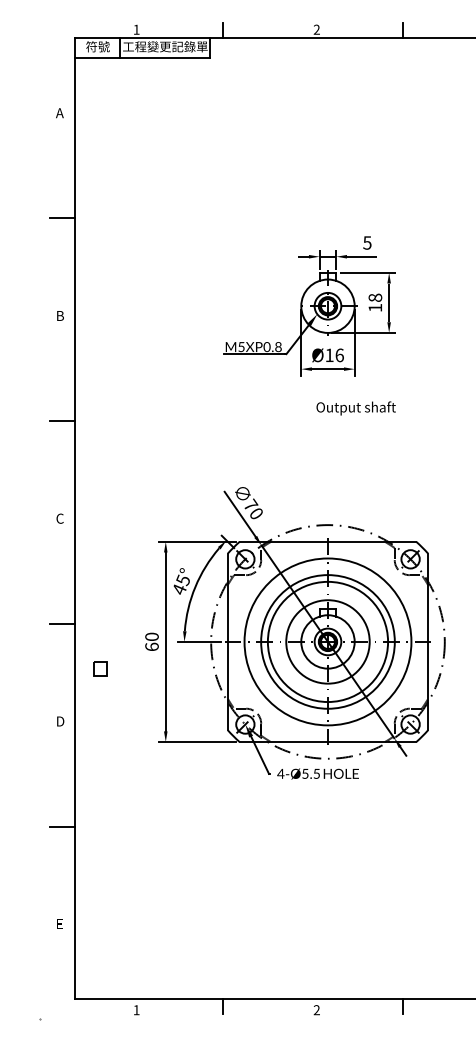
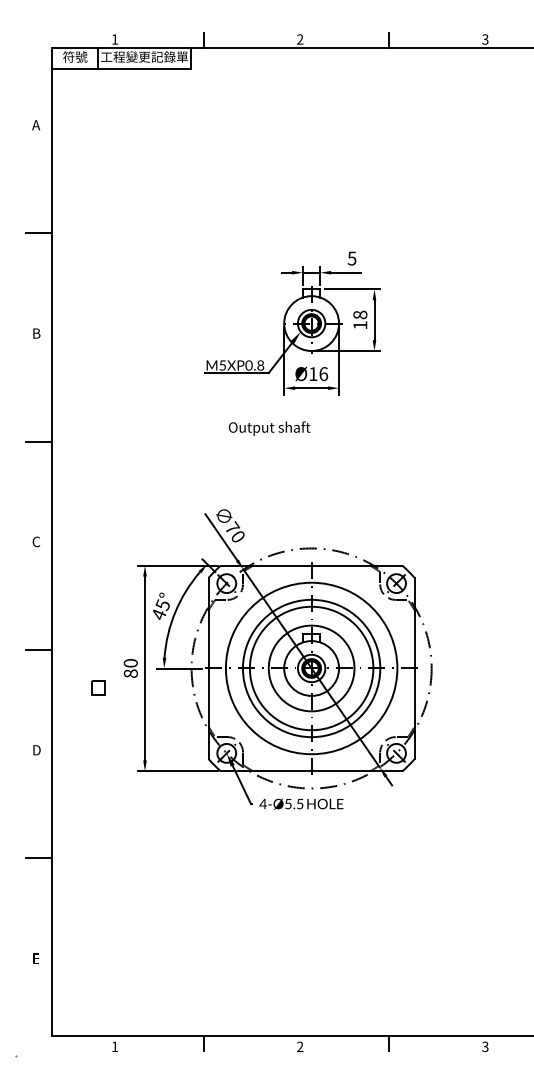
text: (356, 408) -> (269, 428), moved
text: (151, 646) -> (130, 673), 60 -> 80
part: (100, 668) -> (98, 687), moved

